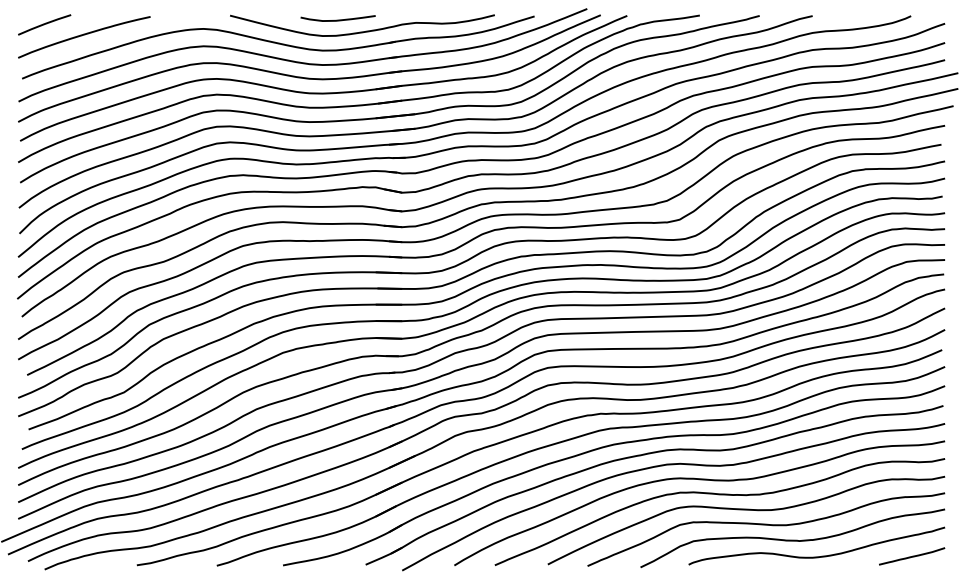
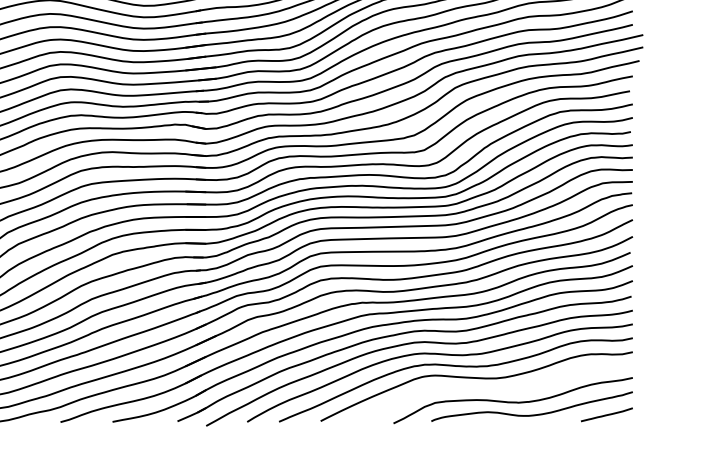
curve: (766, 525) -> (492, 390), removed

